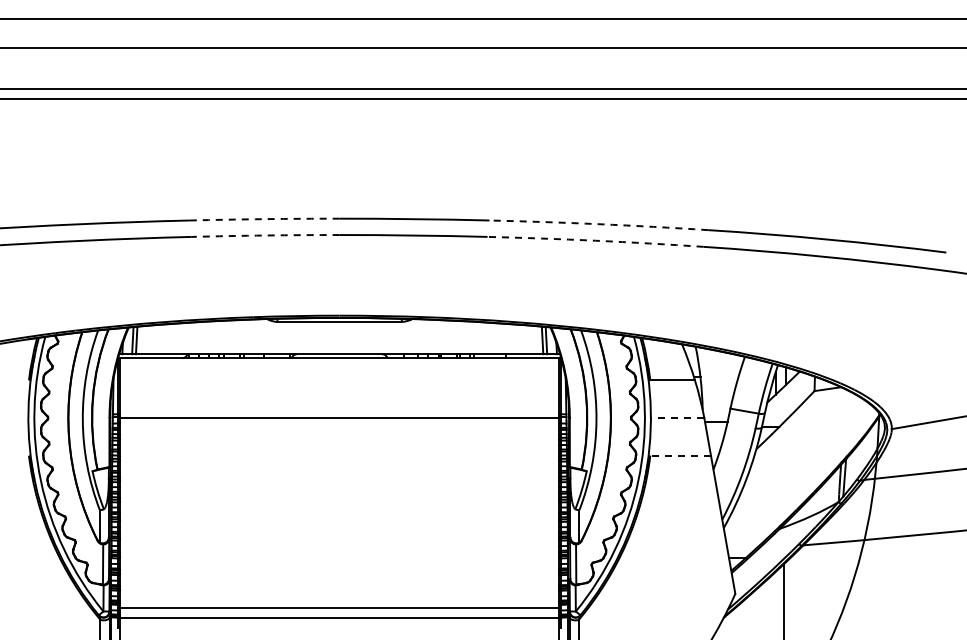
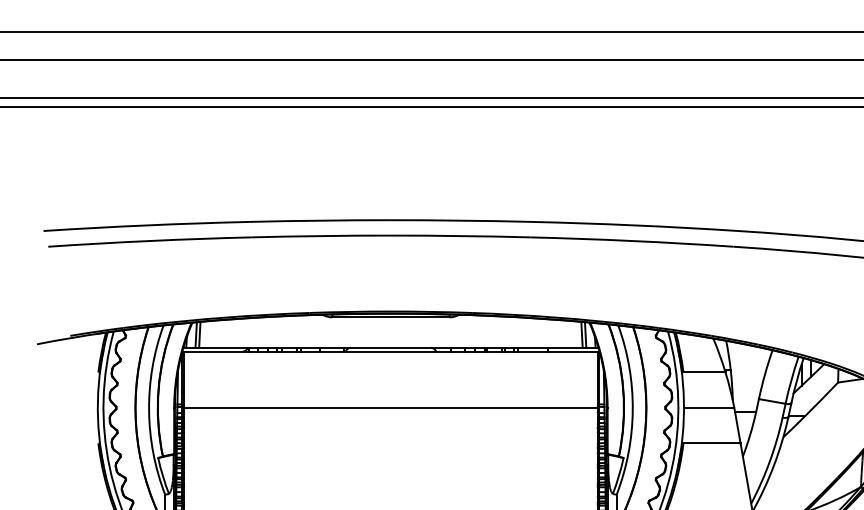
arc: (264, 219) -> (320, 220), dashed -> solid
arc: (598, 224) -> (634, 225), dashed -> solid
arc: (265, 235) -> (321, 236), dashed -> solid
arc: (595, 240) -> (631, 240), dashed -> solid
line: (677, 418) -> (709, 408), dashed -> solid
line: (680, 455) -> (711, 443), dashed -> solid

